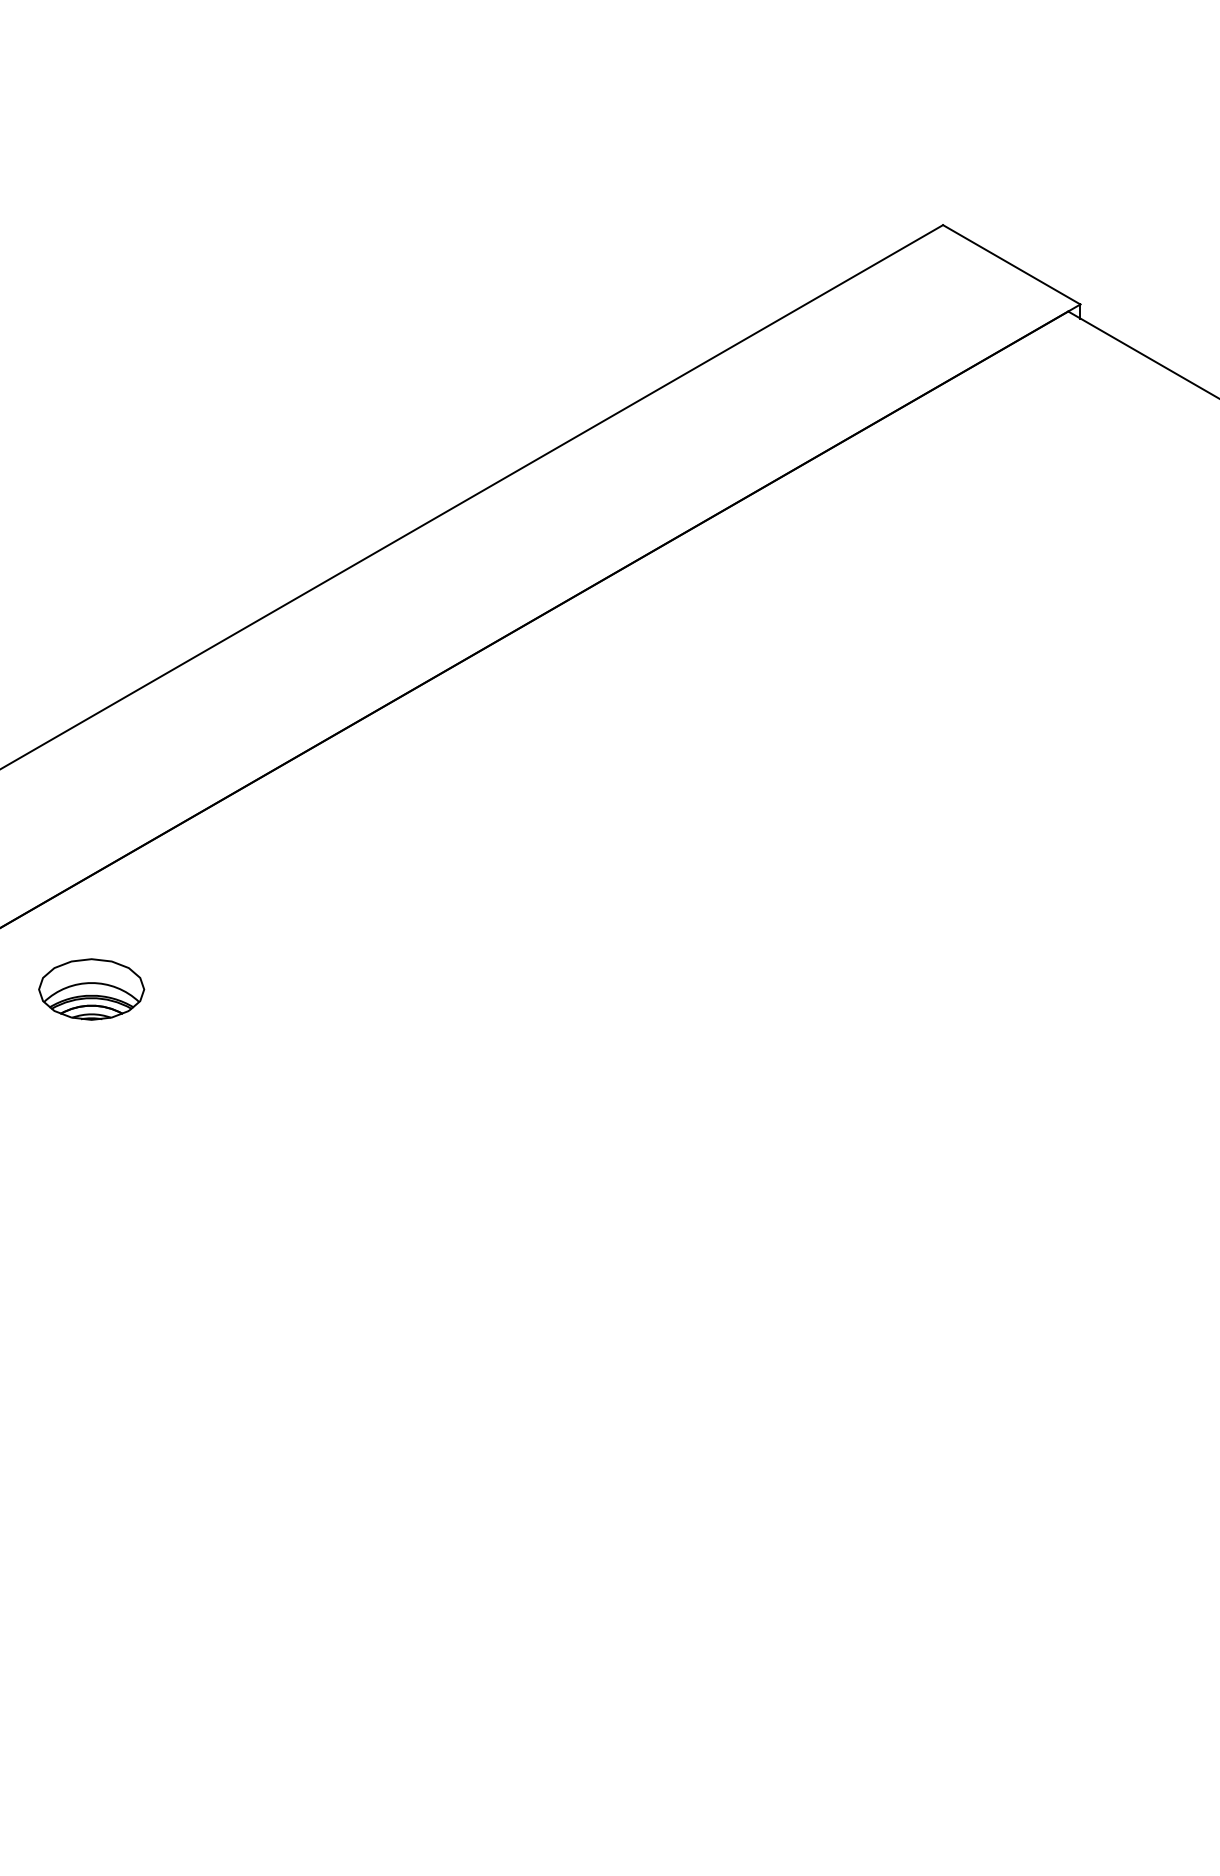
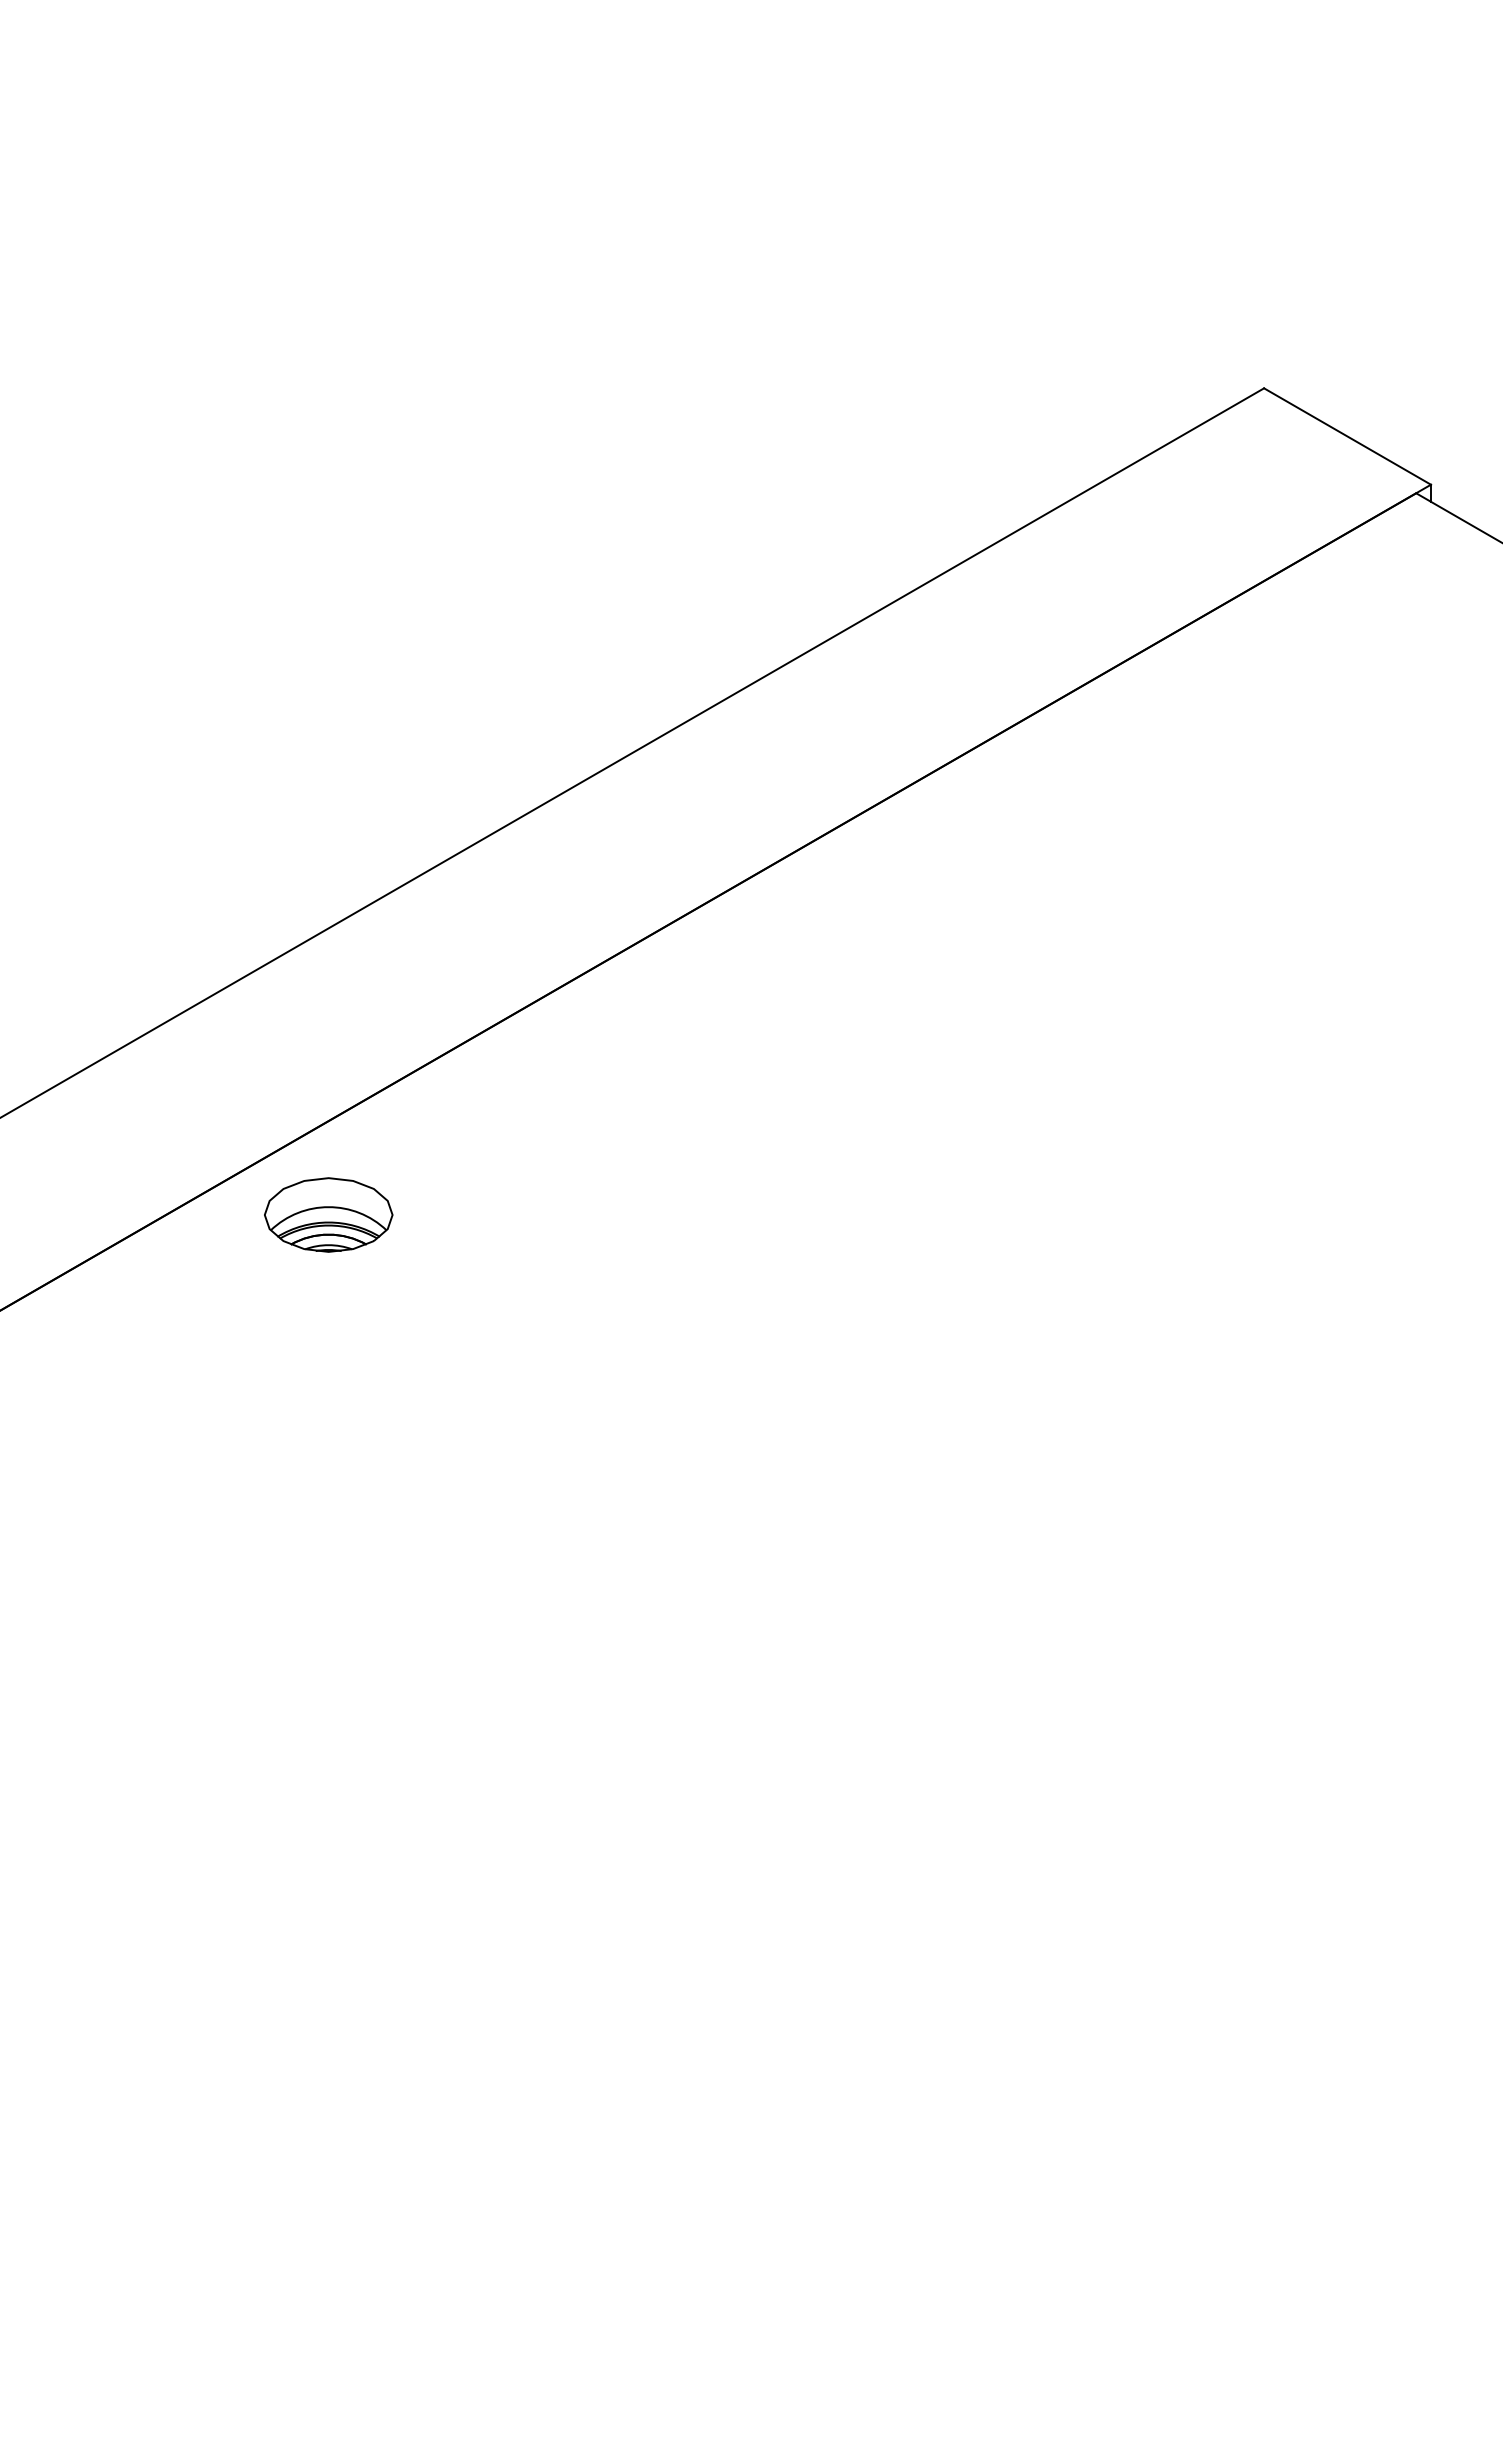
part: (91, 989) -> (328, 1214), moved

